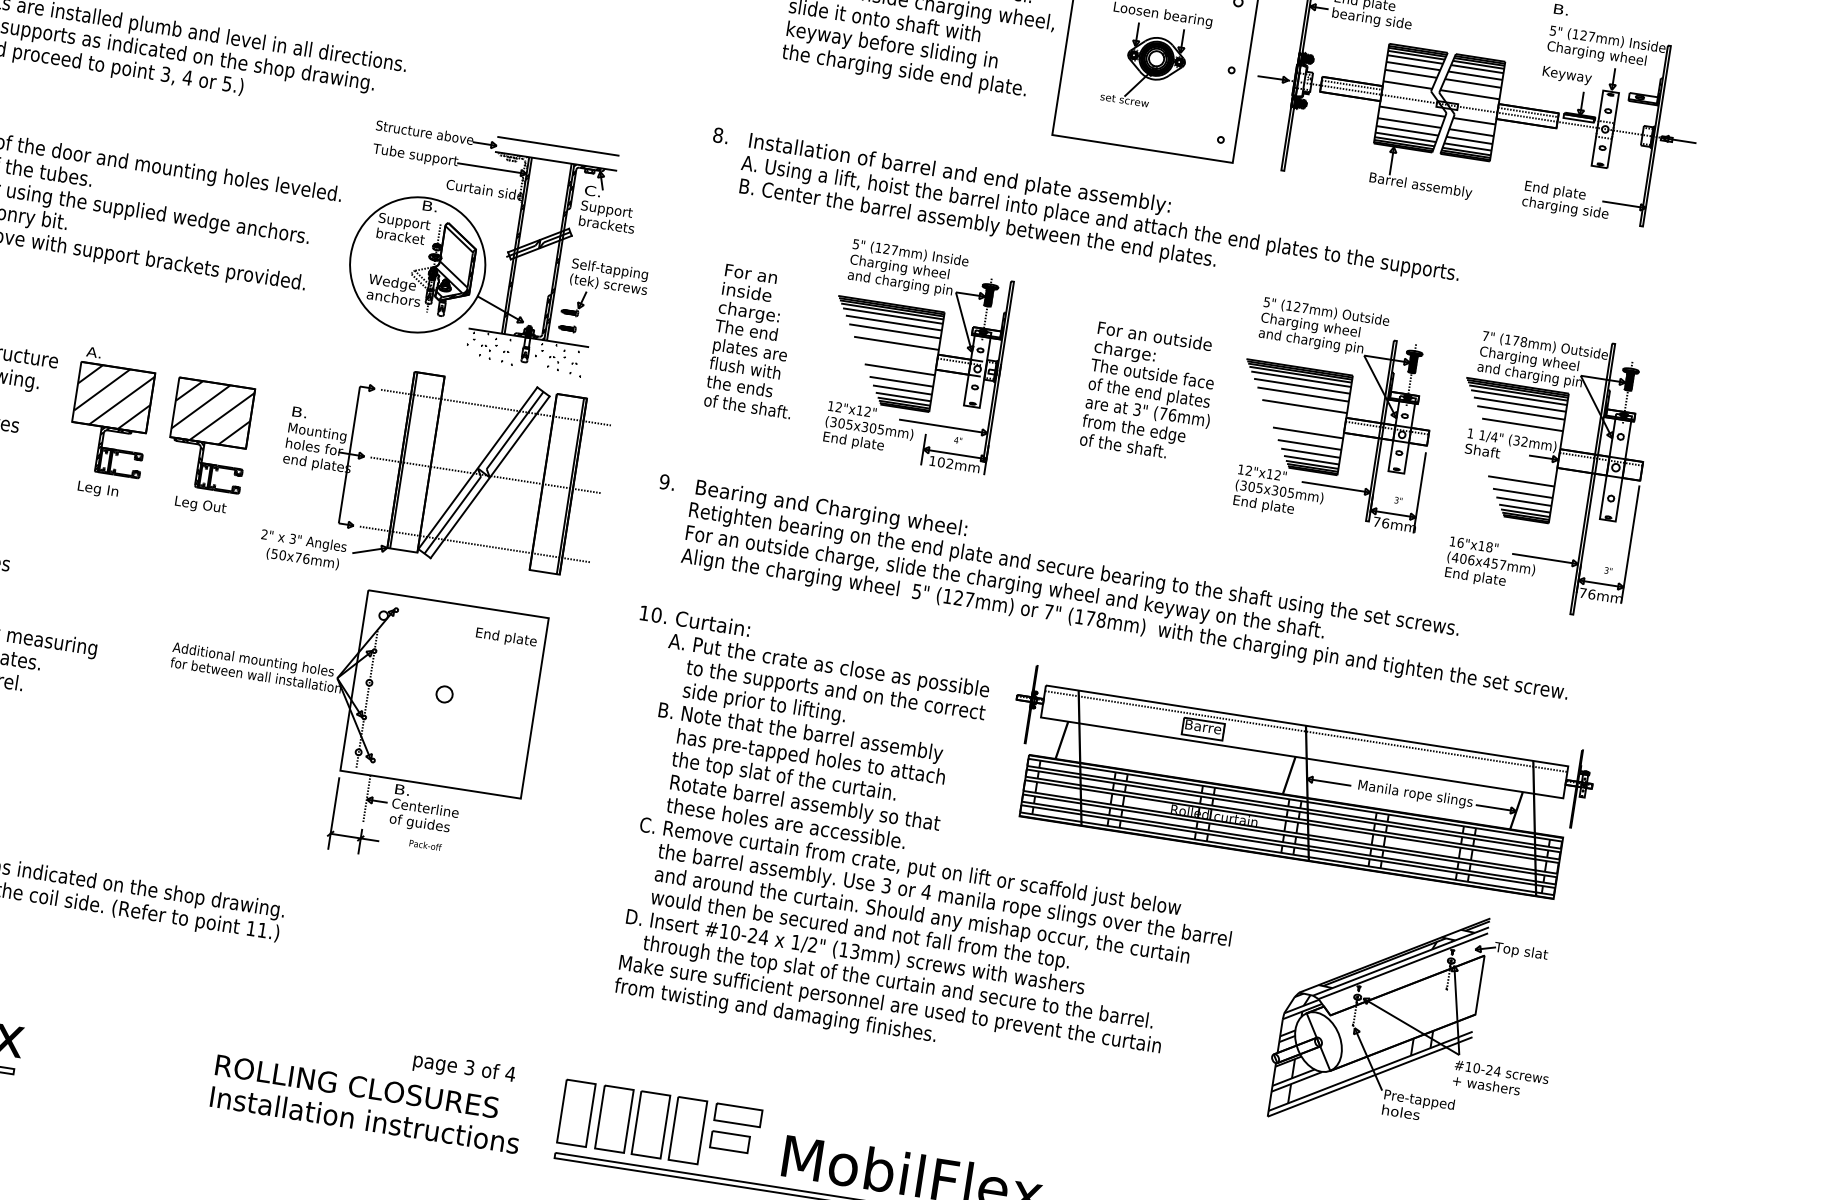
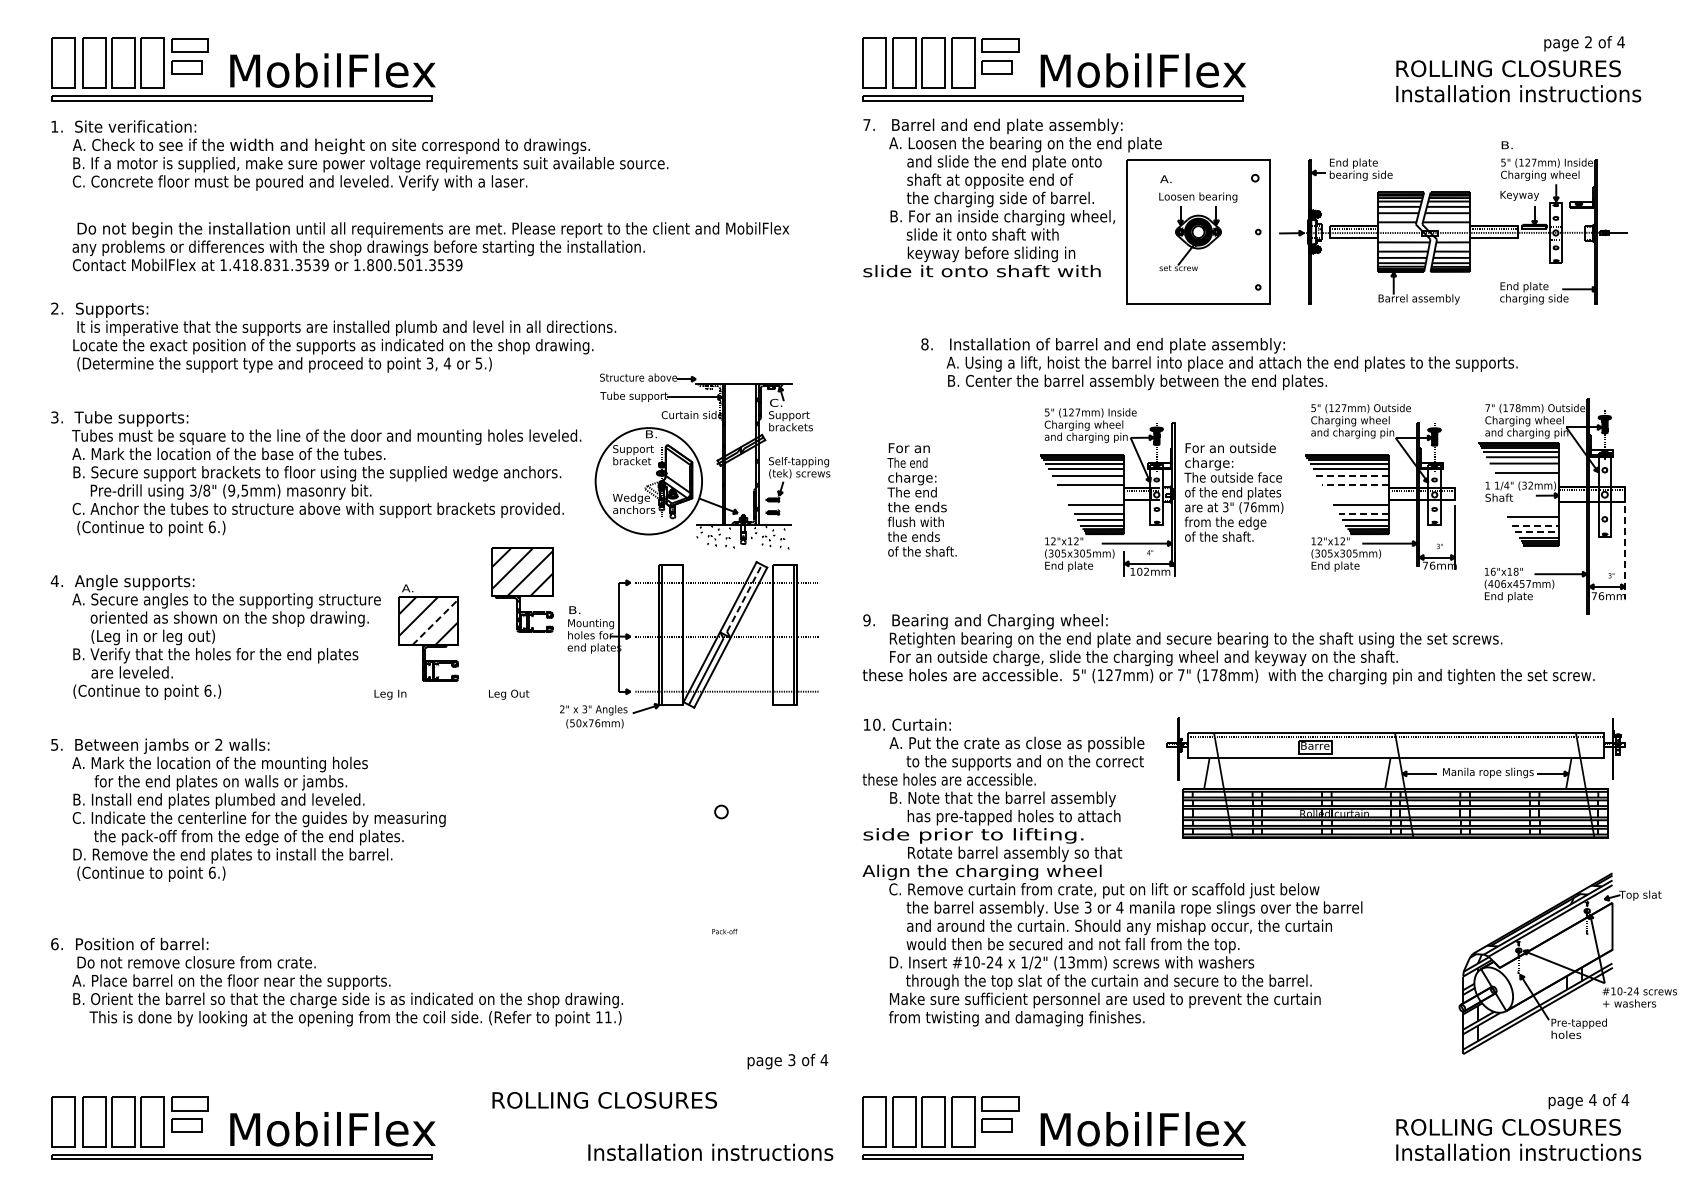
text: (876, 67) -> (981, 272), the charging side end plate. -> slide it onto shaft with
line: (557, 146) -> (743, 372), removed
text: (1084, 217) -> (1219, 364), moved
text: (746, 291) -> (907, 462), inside -> The end
part: (917, 347) -> (1107, 485), moved
text: (748, 351) -> (916, 508), plates are -> the ends
line: (1302, 394) -> (1352, 475), solid -> dashed
line: (122, 400) -> (435, 622), solid -> dashed
line: (1304, 406) -> (1355, 484), solid -> dashed
line: (515, 430) -> (744, 598), solid -> dashed
part: (209, 434) -> (522, 589), moved
line: (1309, 444) -> (1363, 513), solid -> dashed
text: (98, 489) -> (390, 694), moved
line: (1522, 492) -> (1535, 525), solid -> dashed
line: (1523, 502) -> (1537, 532), solid -> dashed
line: (1630, 545) -> (1625, 553), solid -> dashed
text: (772, 570) -> (961, 676), Align the charging wheel -> these holes are accessible.
text: (735, 699) -> (948, 780), side prior to lifting. -> these holes are accessible.
part: (346, 718) -> (648, 842), removed
text: (756, 772) -> (973, 835), the top slat of the curtain. -> side prior to lifting.
text: (759, 821) -> (981, 872), these holes are accessible. -> Align the charging wheel
part: (1416, 1023) -> (1567, 963), moved
text: (463, 1068) -> (787, 1061), moved
text: (356, 1086) -> (604, 1100), moved

